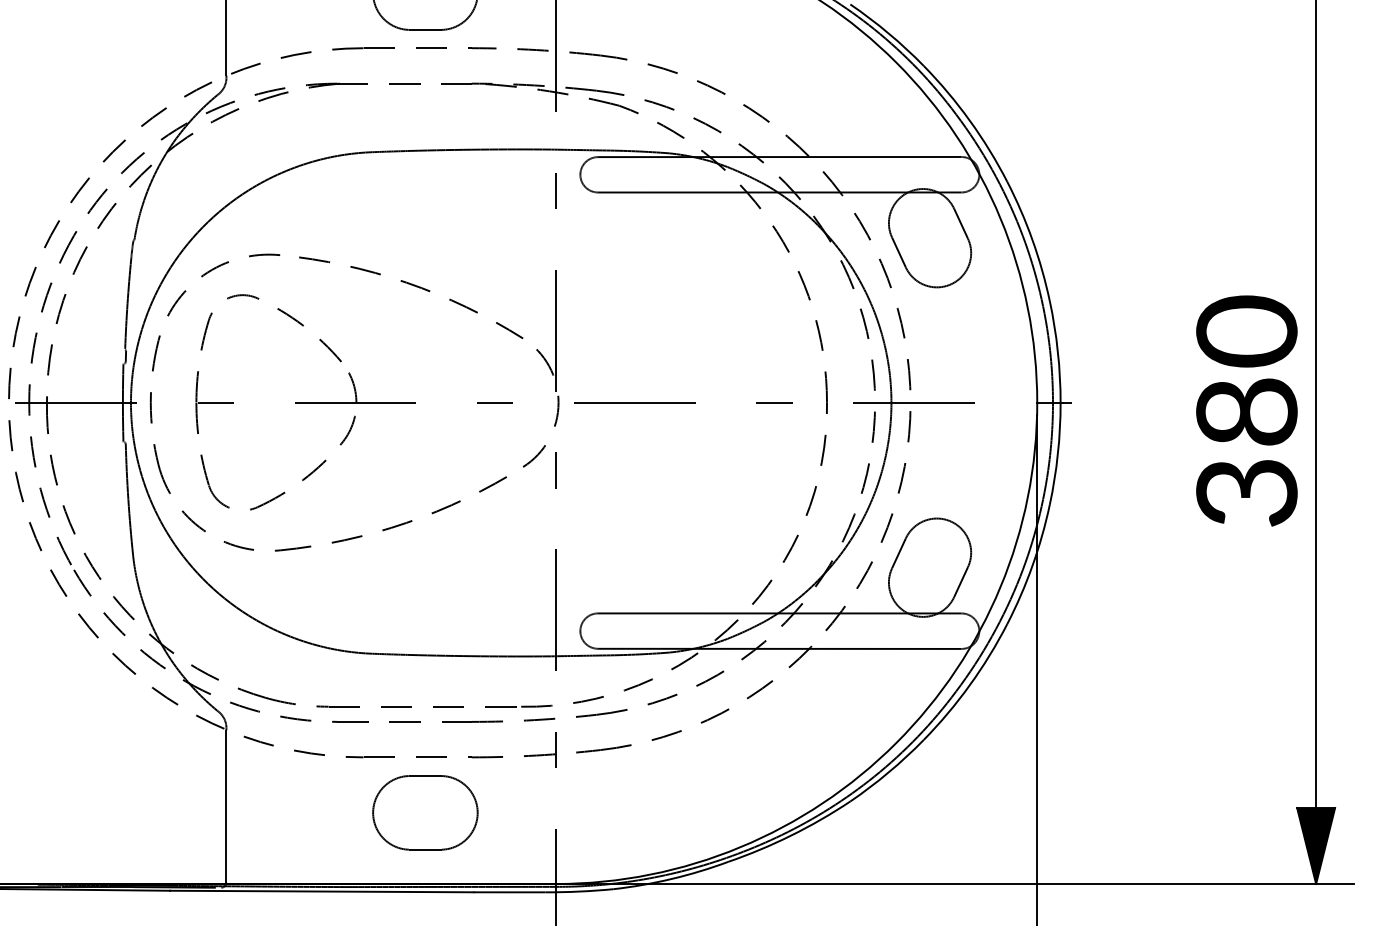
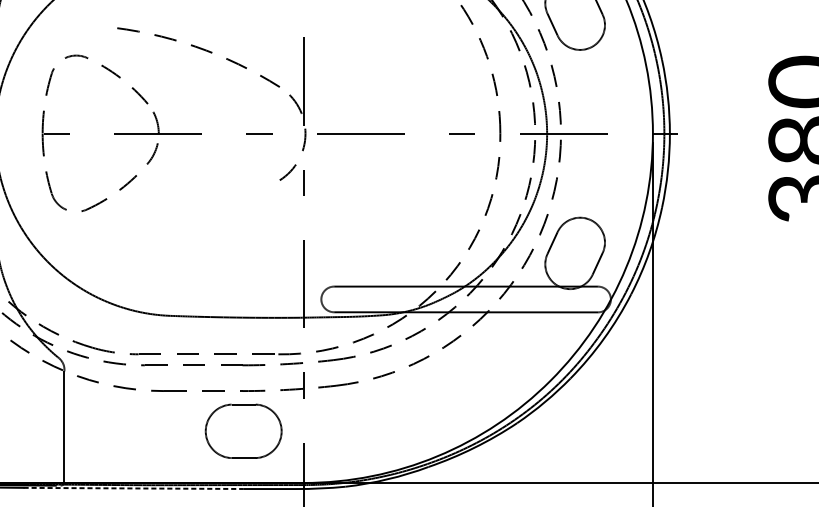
part: (359, 535) -> (161, 230), removed
part: (425, 812) -> (243, 431), moved
line: (321, 891) -> (133, 488), solid -> dashed

